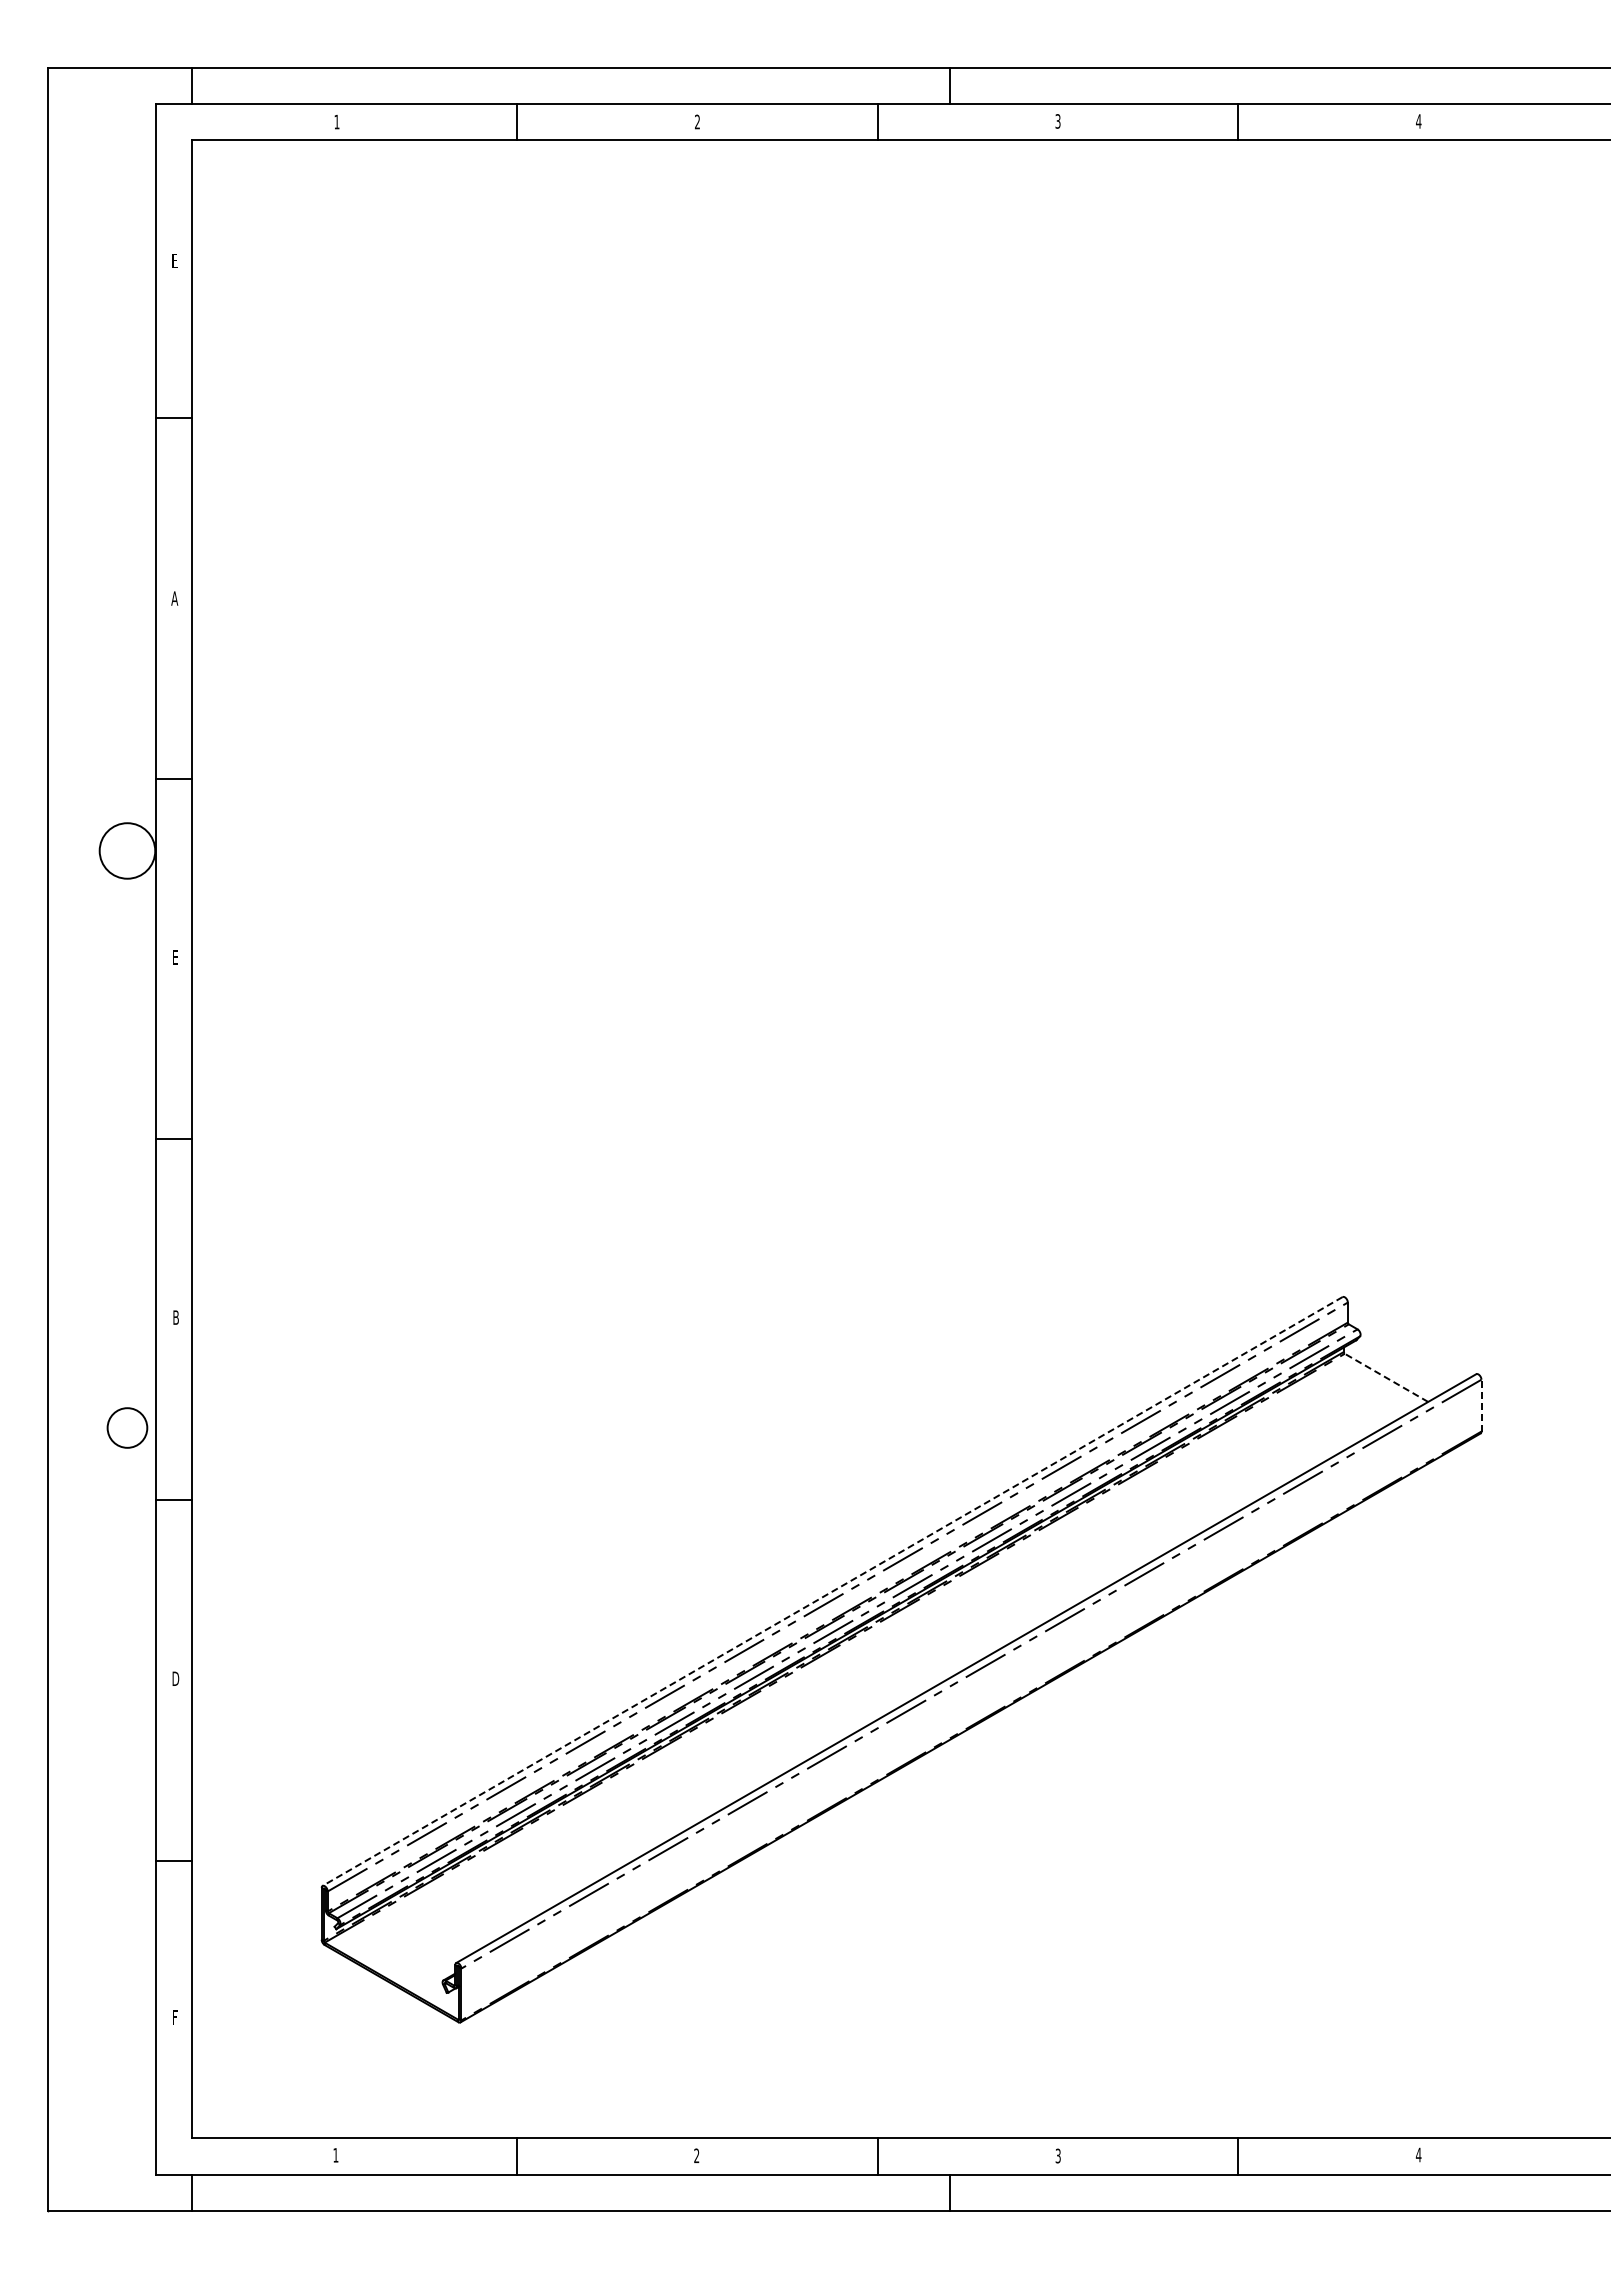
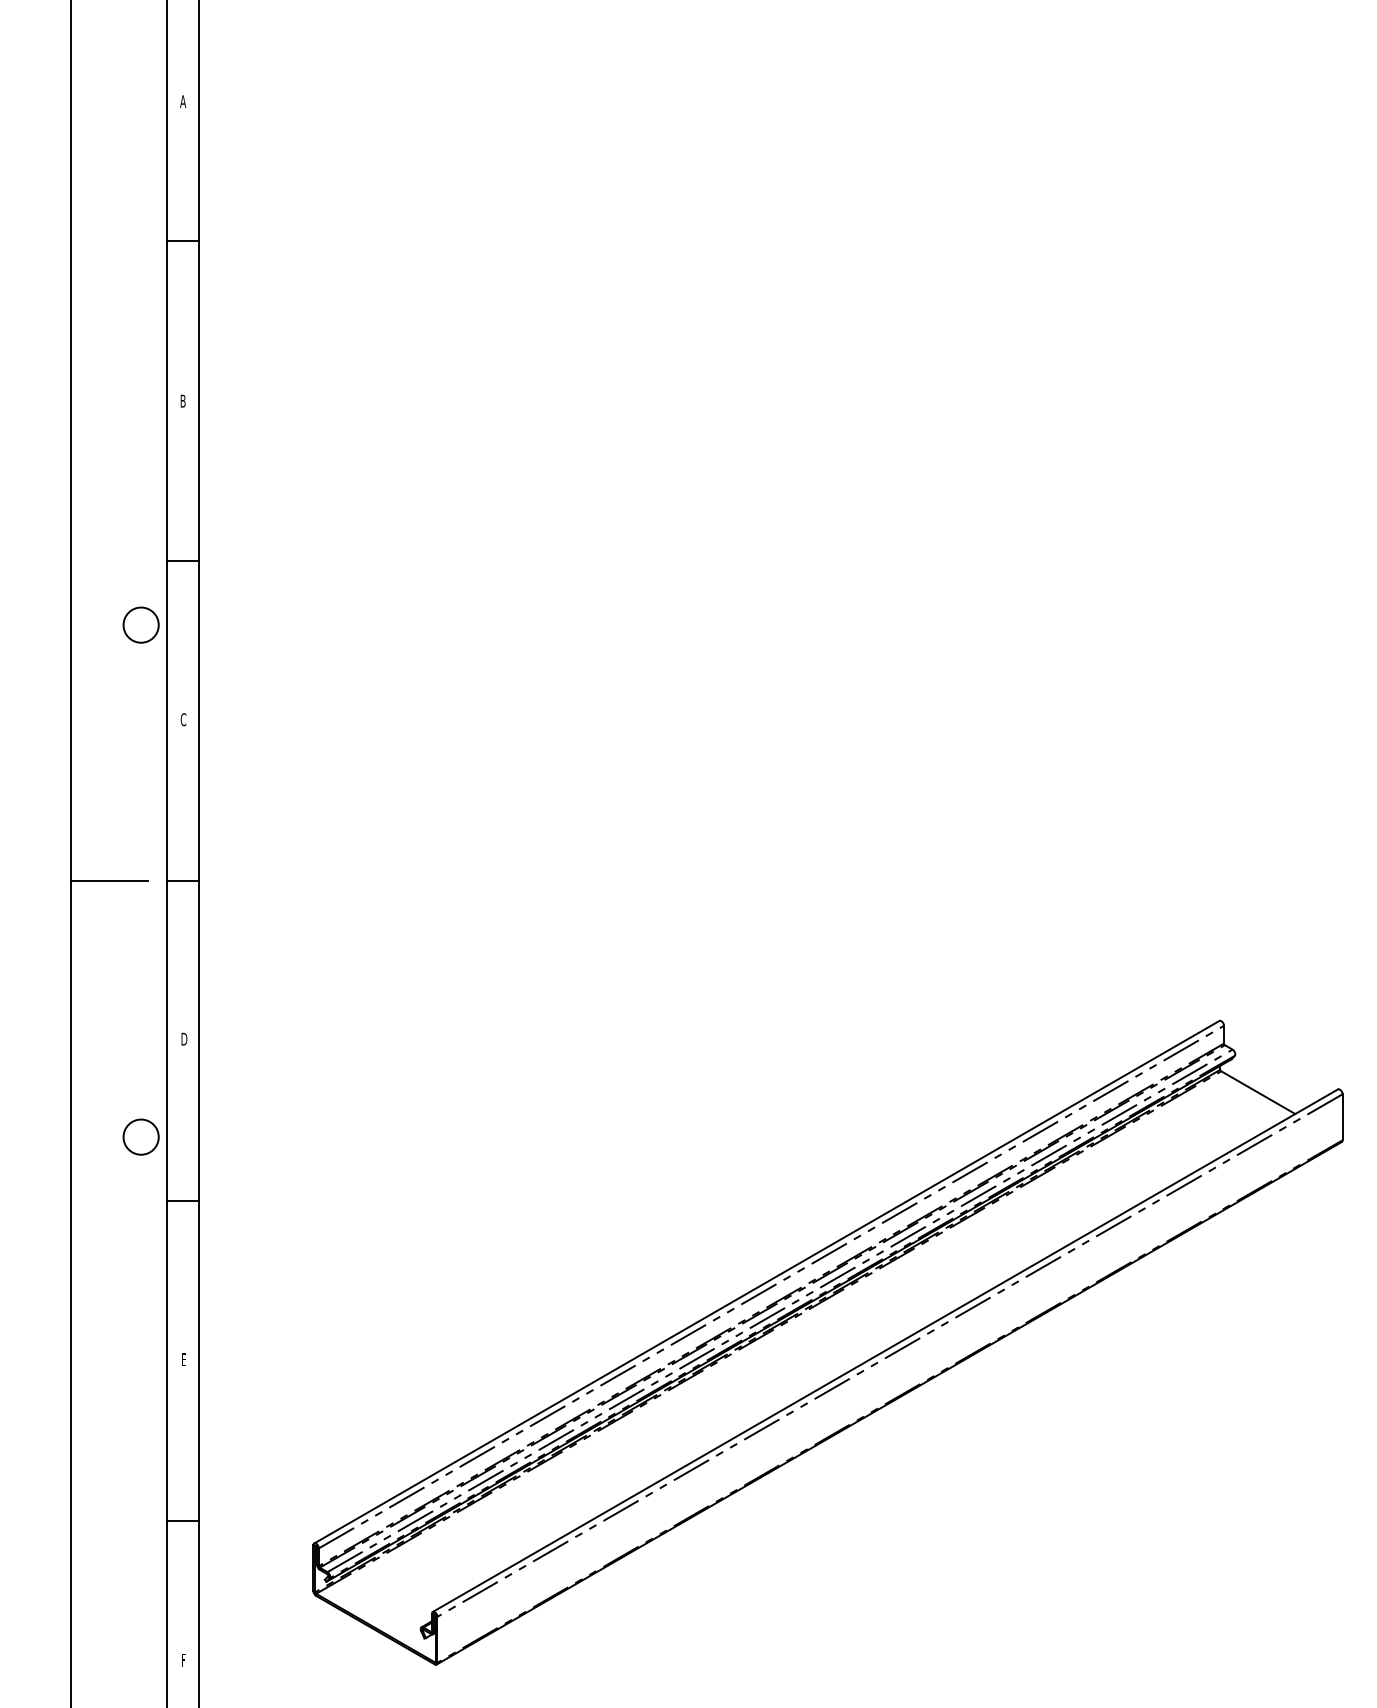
text: (174, 260) -> (182, 101), E -> A
text: (174, 598) -> (182, 401), A -> B
circle: (127, 850) -> (141, 624), size x0.71
text: (175, 957) -> (183, 719), E -> C
line: (91, 1139) -> (109, 881), added
text: (176, 1317) -> (184, 1039), B -> D
line: (1386, 1377) -> (1258, 1092), dashed -> solid
line: (1481, 1405) -> (1342, 1117), dashed -> solid
line: (832, 1591) -> (766, 1282), dashed -> solid
text: (175, 1678) -> (183, 1359), D -> E

